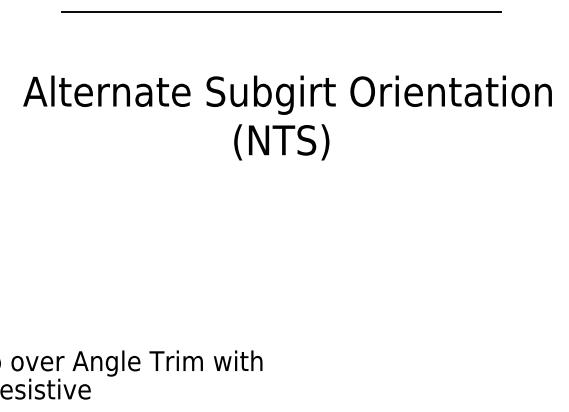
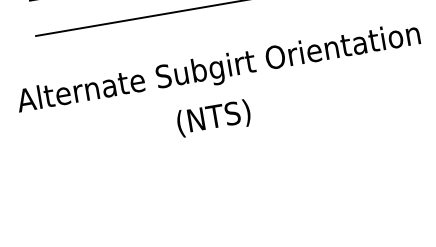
text: (281, 142) -> (213, 118), moved

